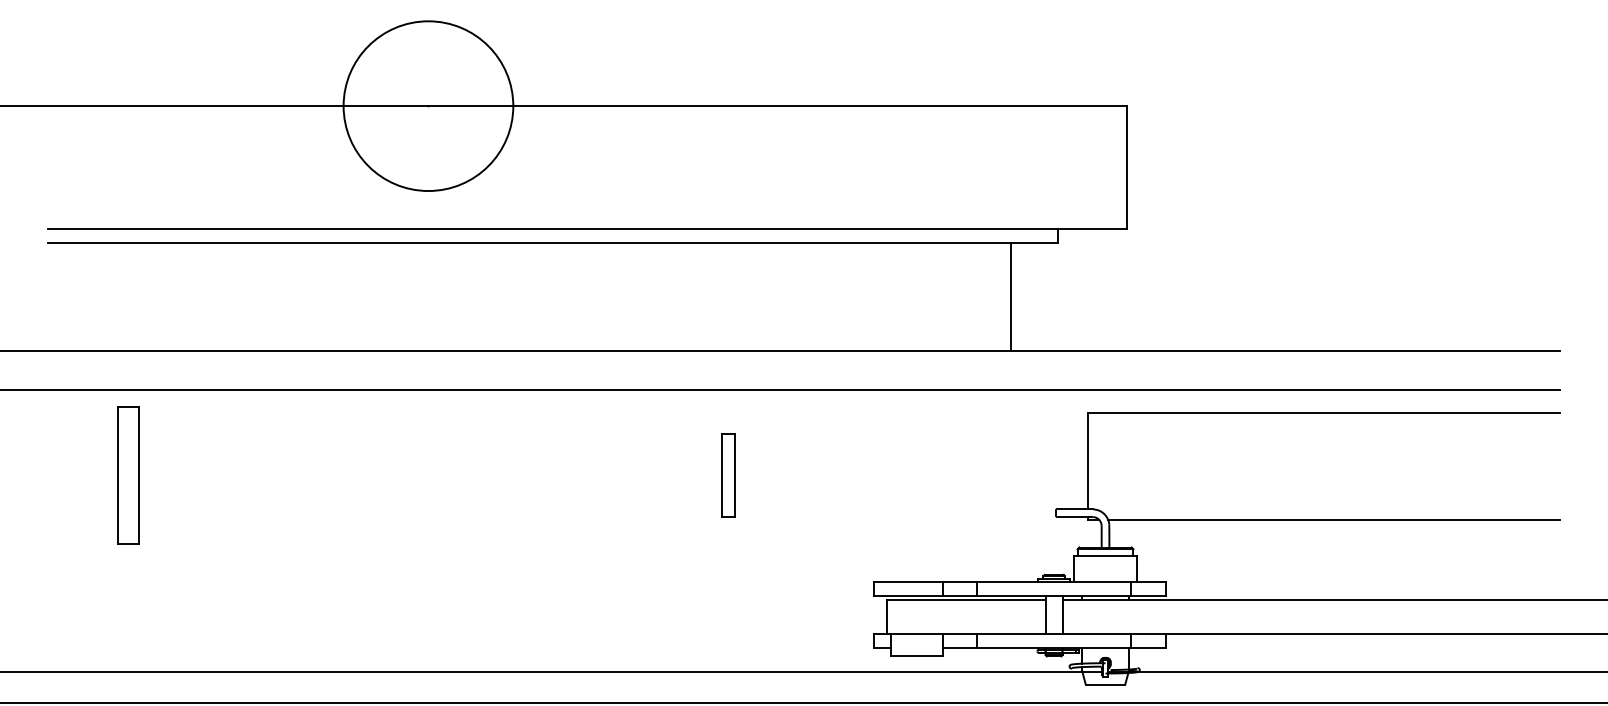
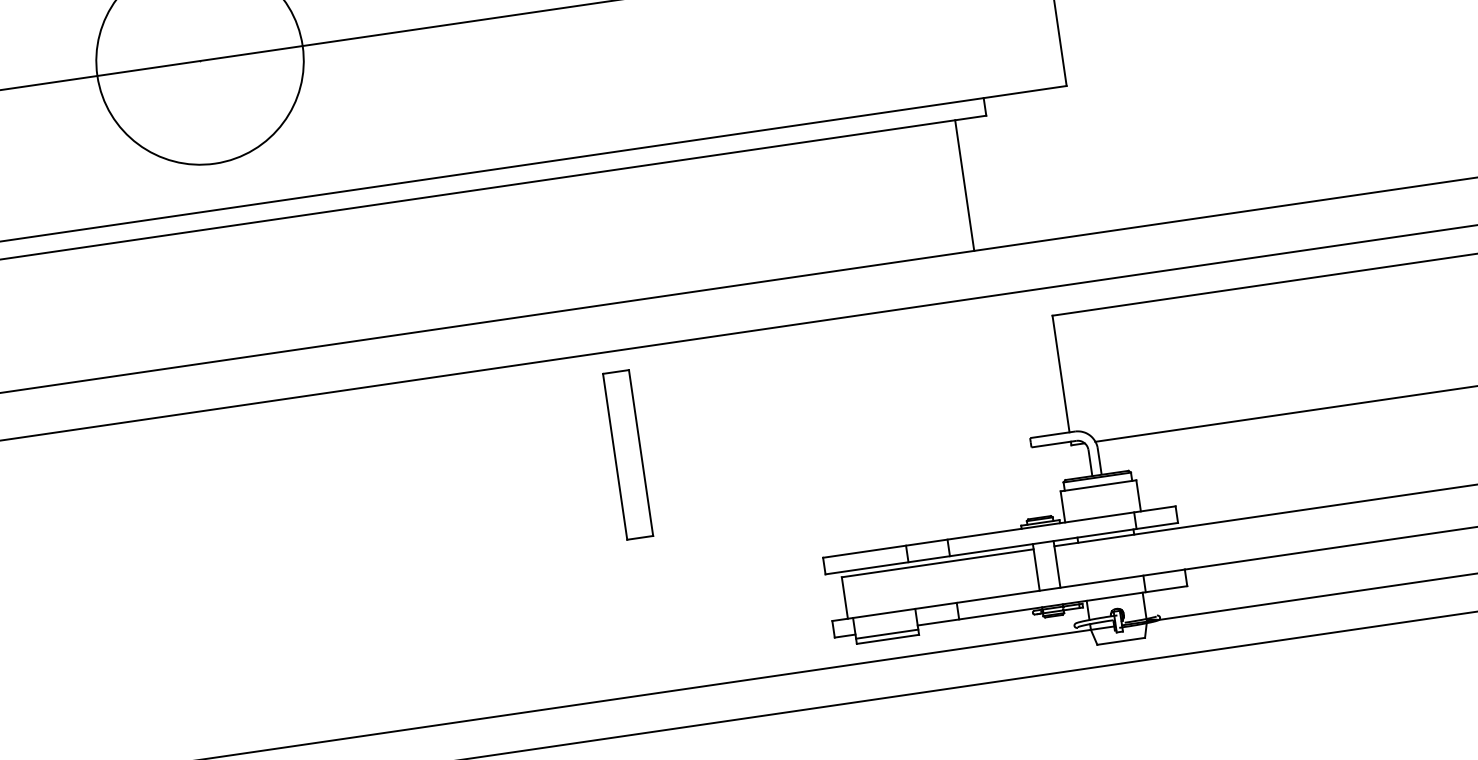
line: (1010, 297) -> (964, 185), moved
part: (728, 475) -> (628, 454), size x1.67
line: (916, 651) -> (886, 634), added

